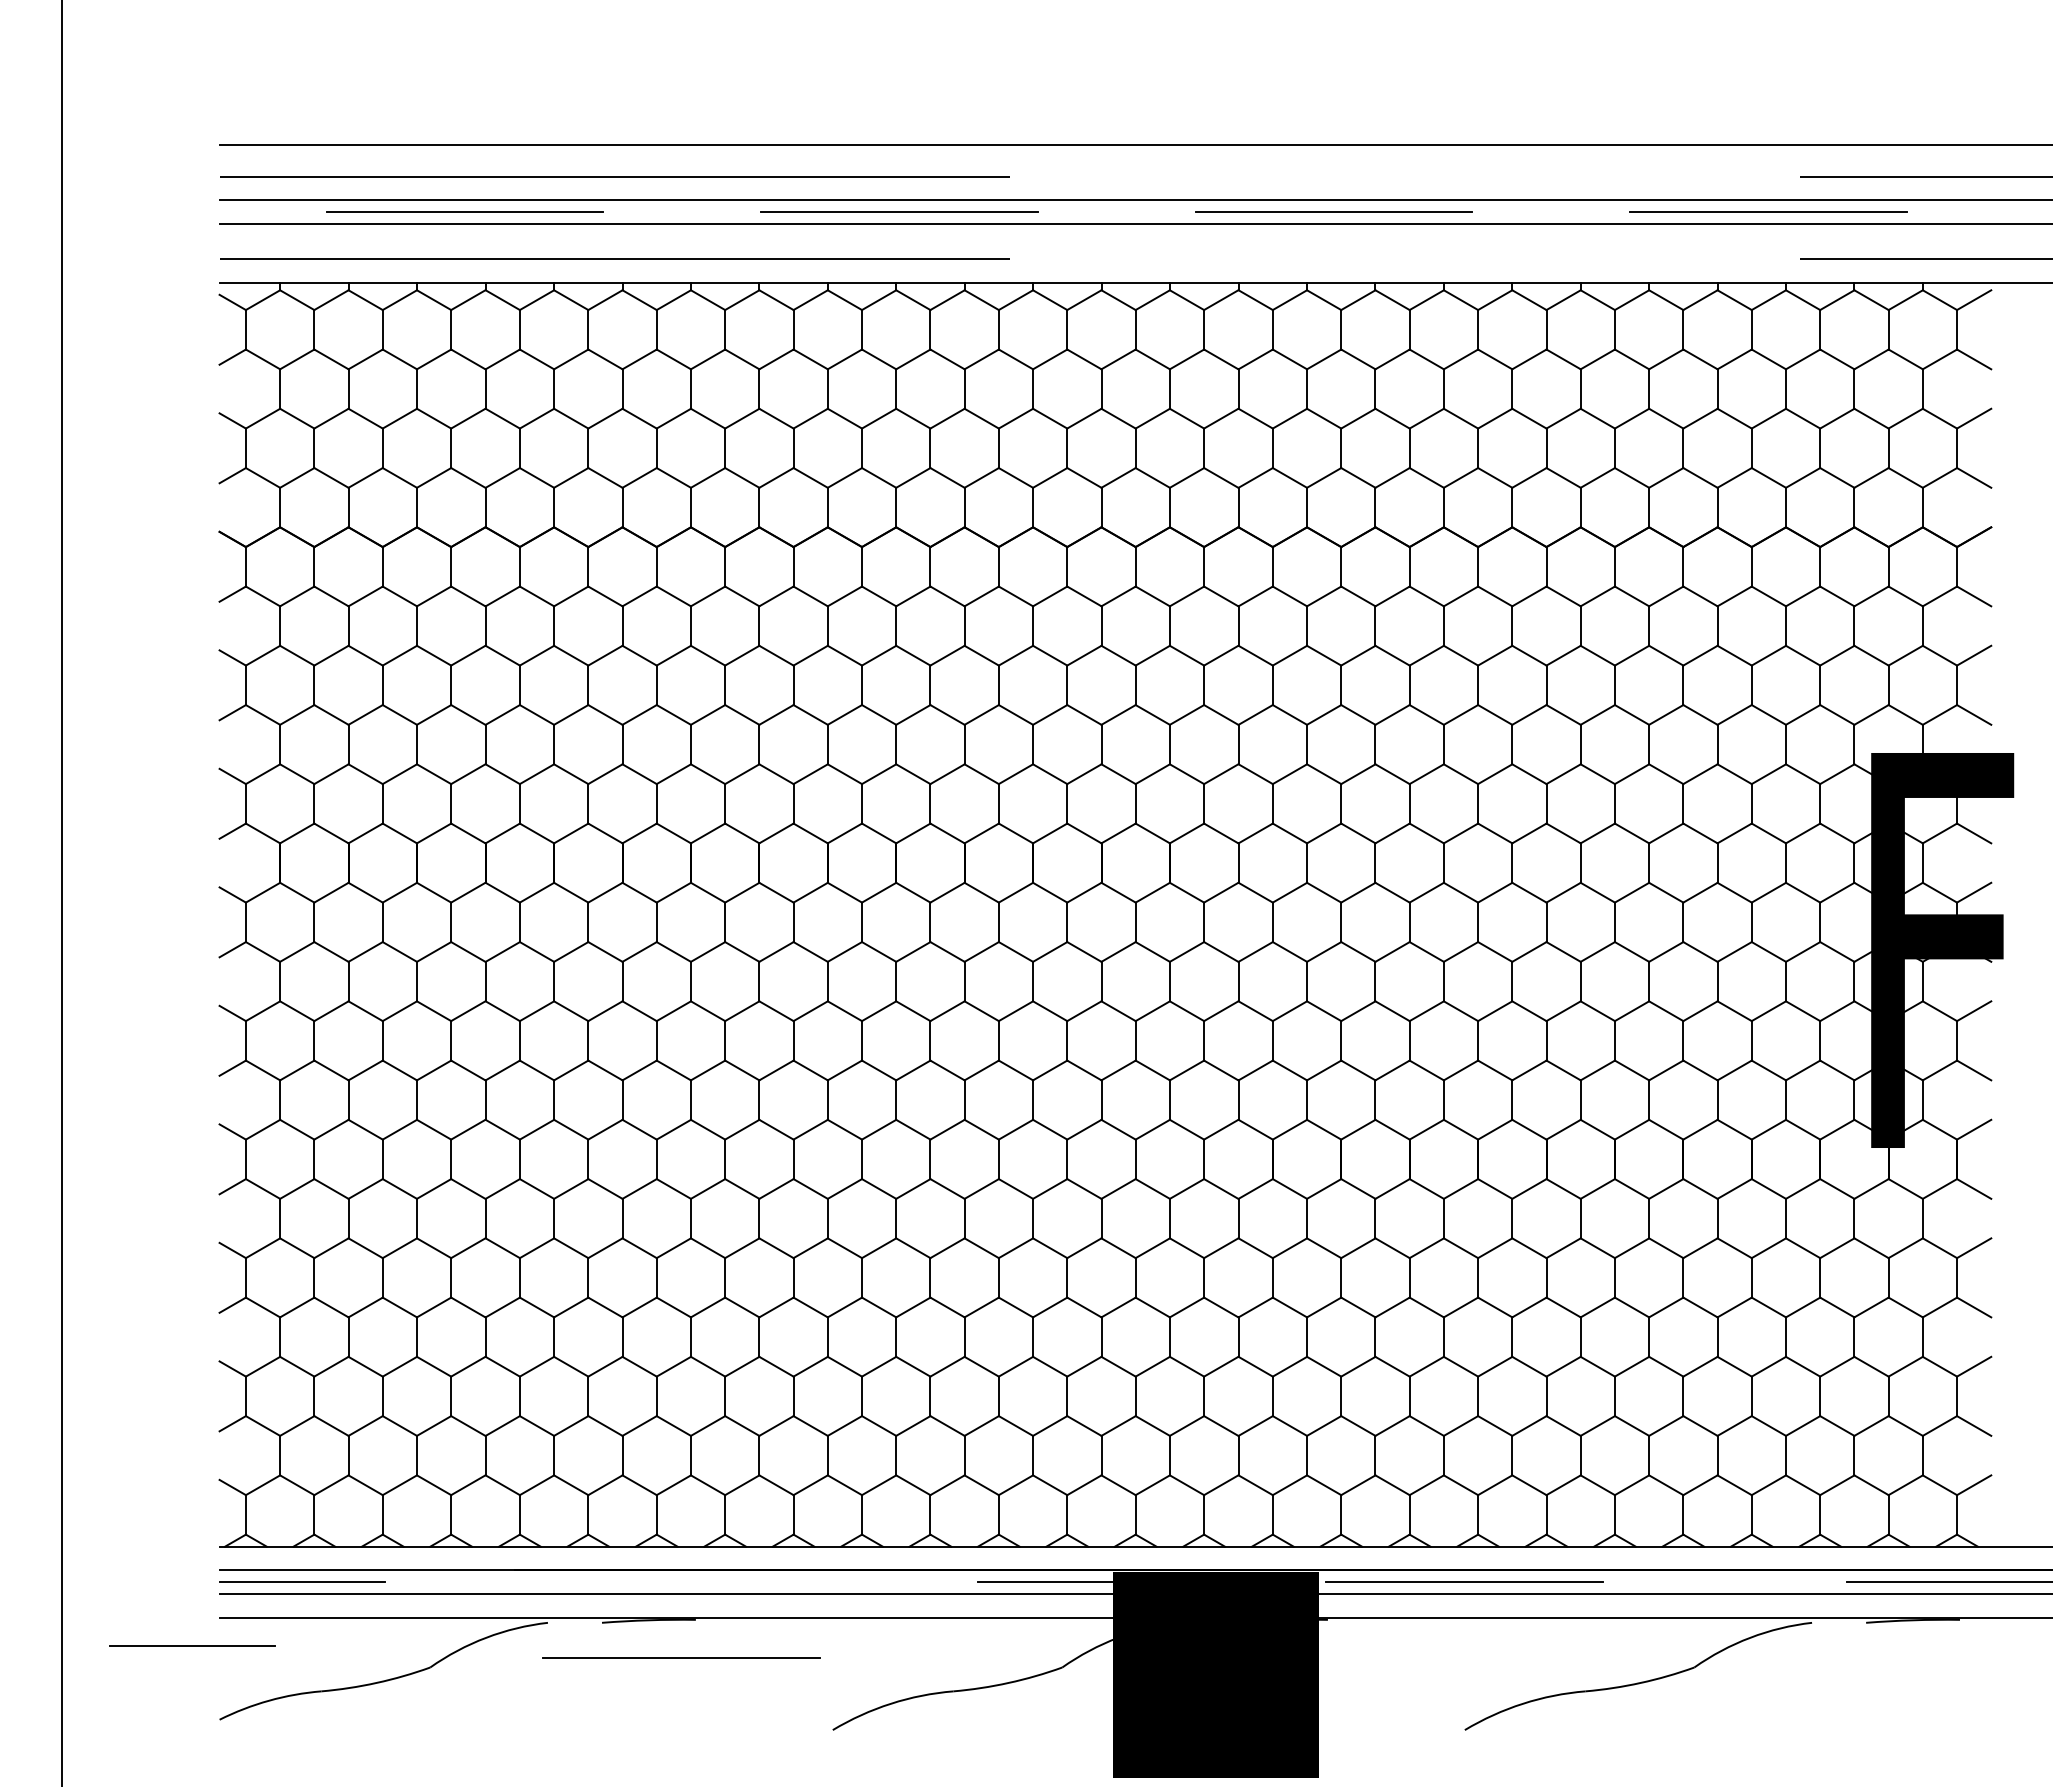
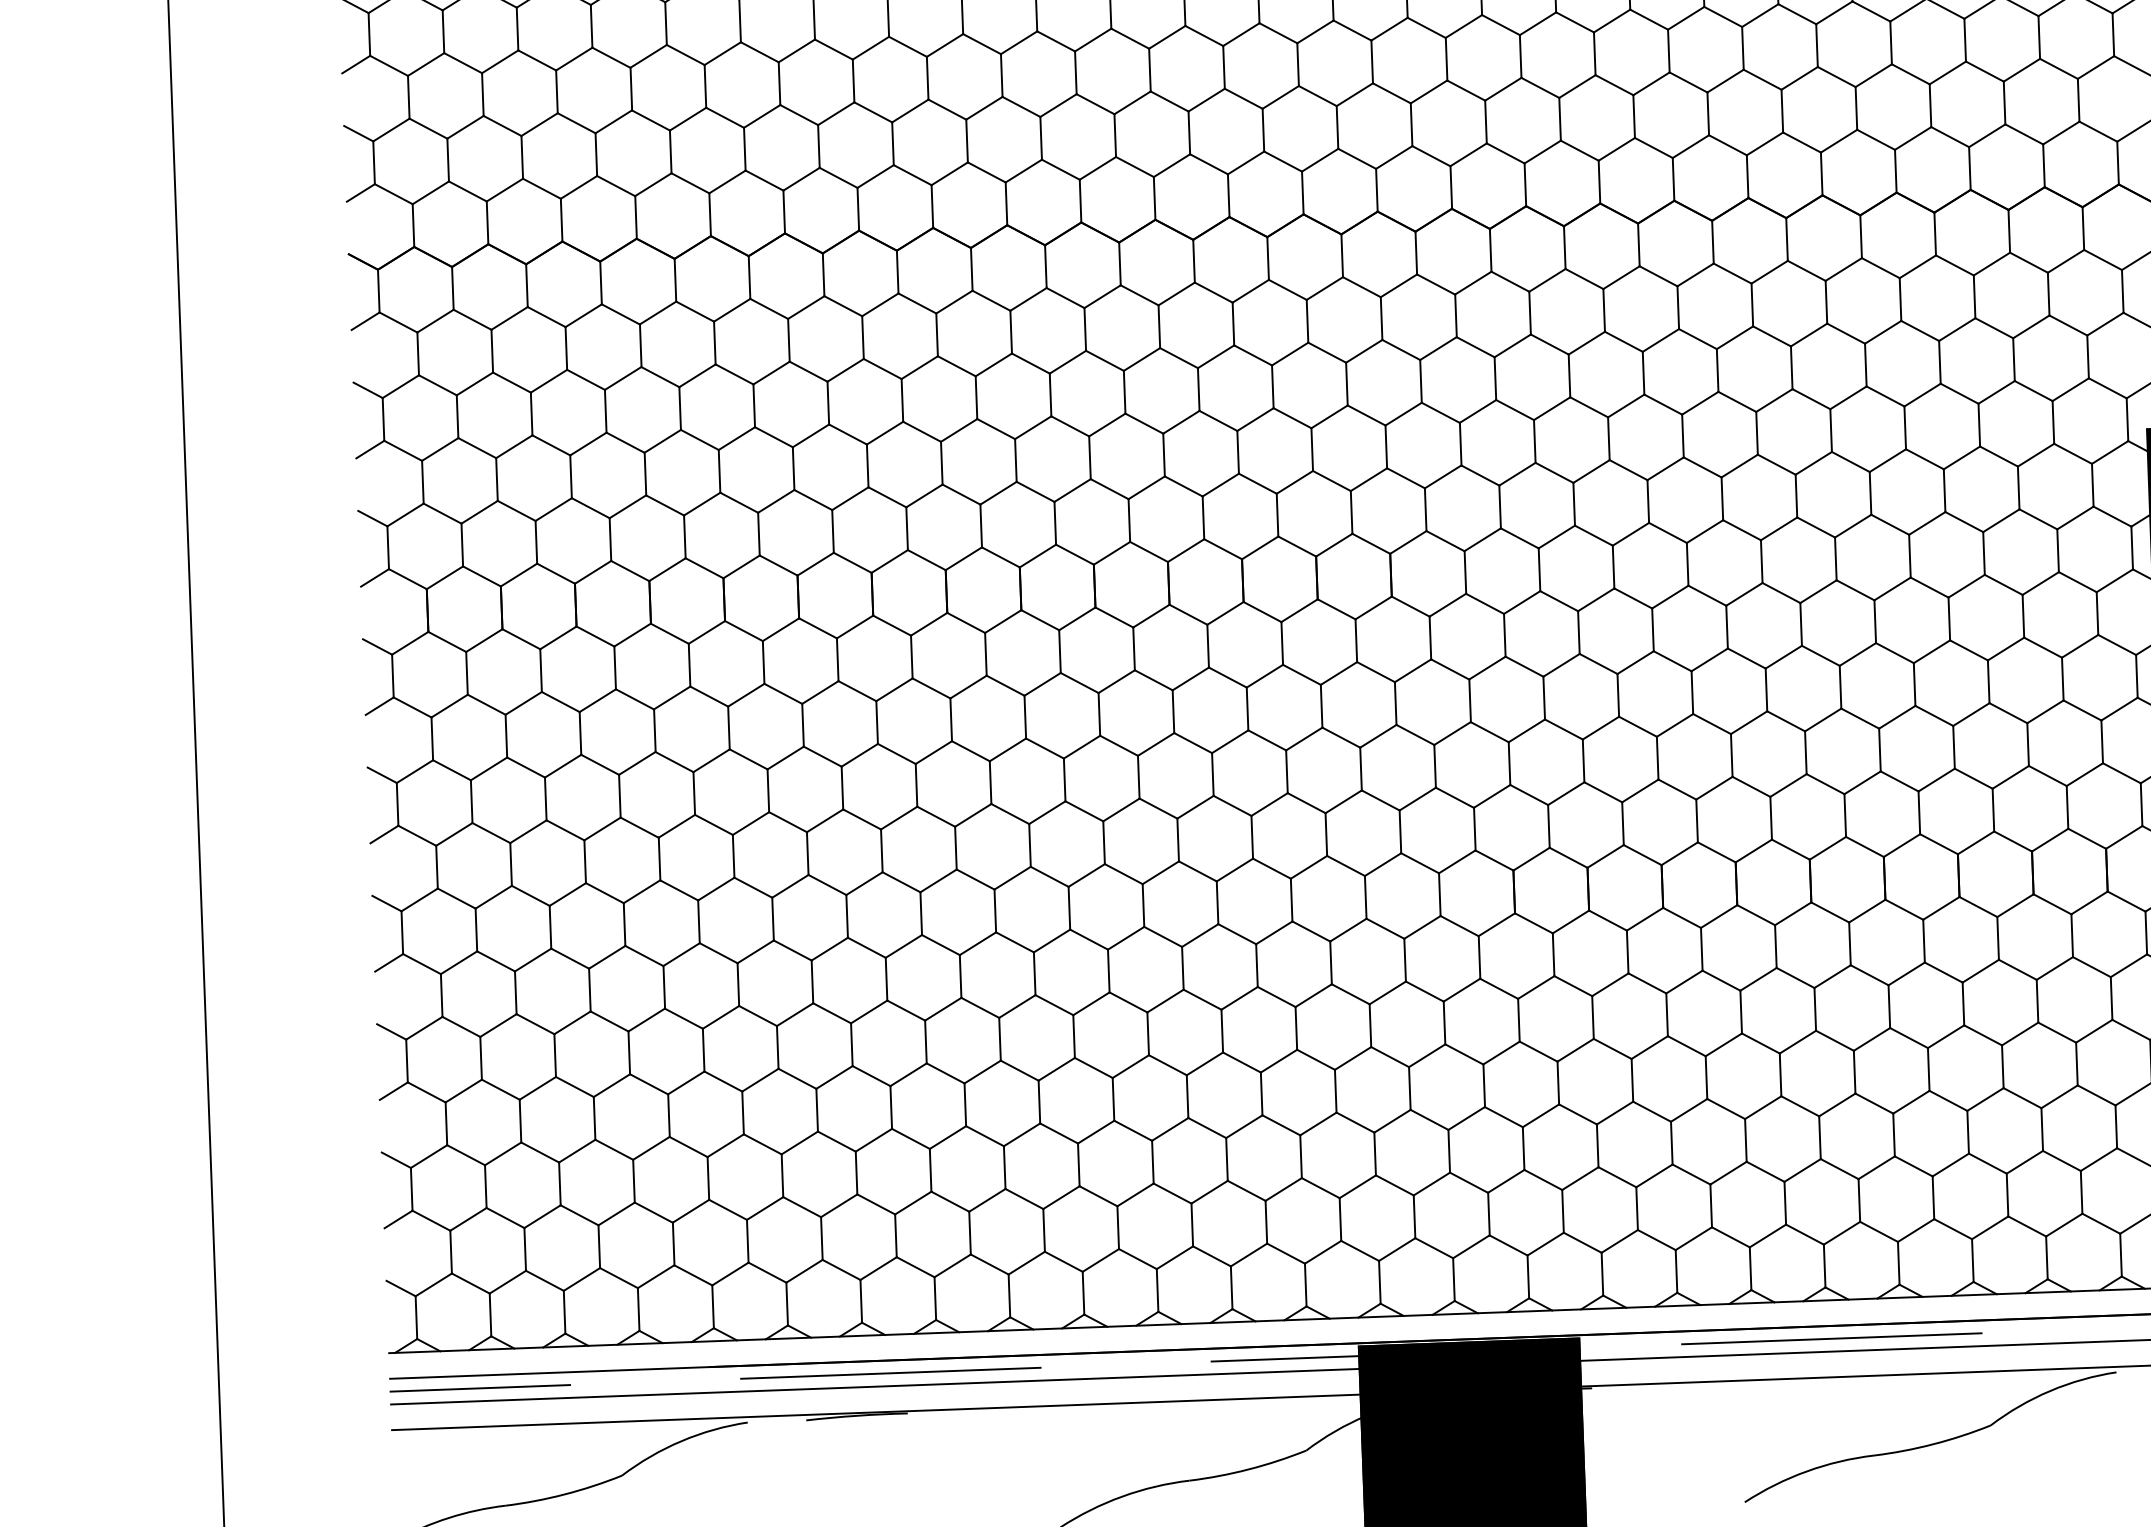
line: (1464, 1581) -> (1831, 1337), moved
line: (192, 1645) -> (363, 1461), removed
line: (681, 1657) -> (890, 1372), moved

